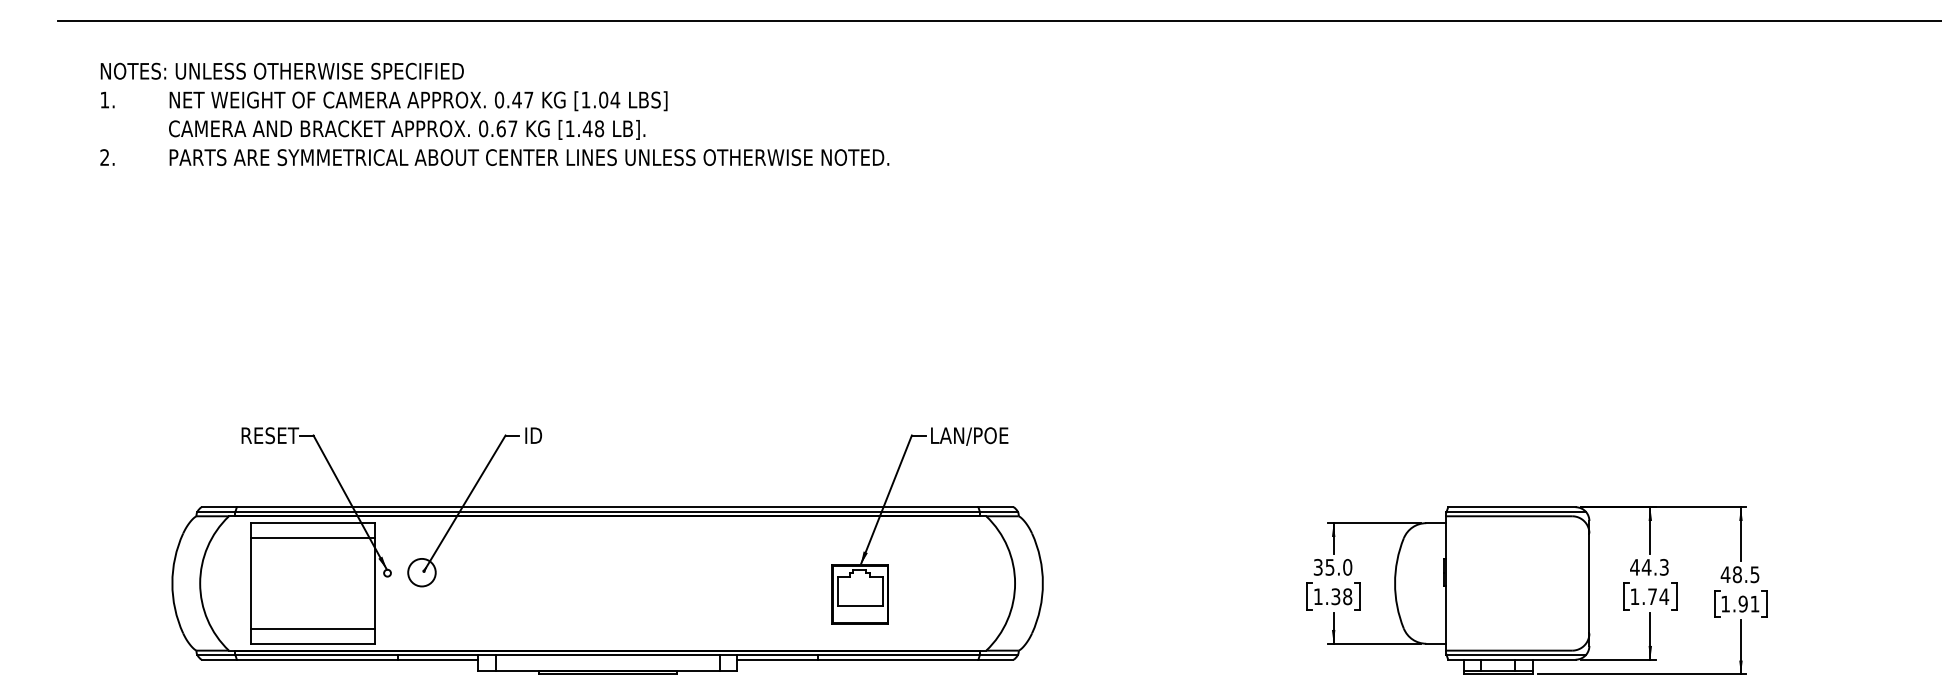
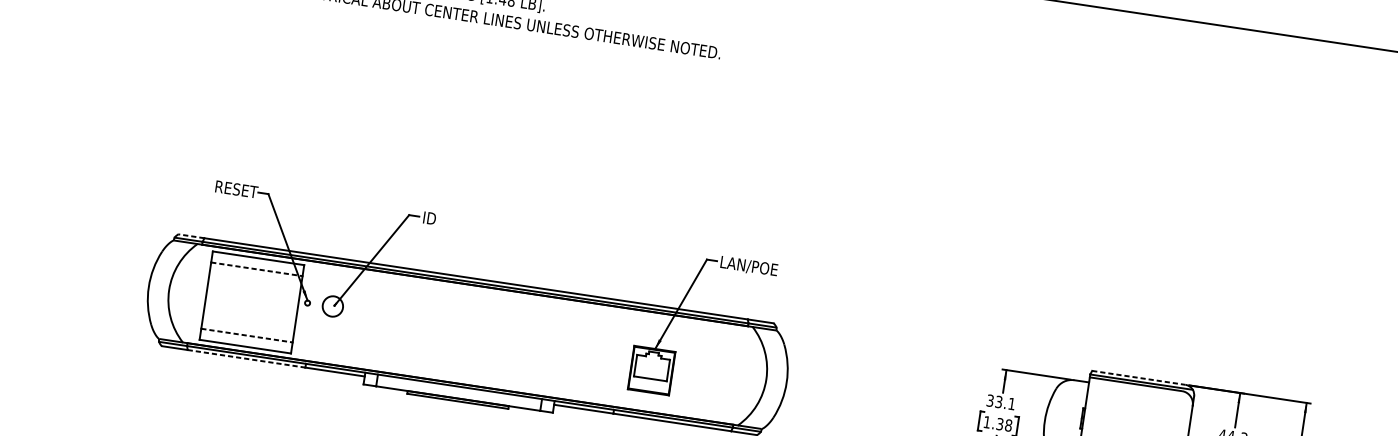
line: (218, 507) -> (190, 236), solid -> dashed
line: (1511, 507) -> (1138, 378), solid -> dashed
line: (313, 538) -> (257, 269), solid -> dashed
text: (1339, 566) -> (1005, 402), 35.0 -> 33.1
line: (313, 628) -> (247, 335), solid -> dashed
line: (317, 659) -> (246, 358), solid -> dashed

